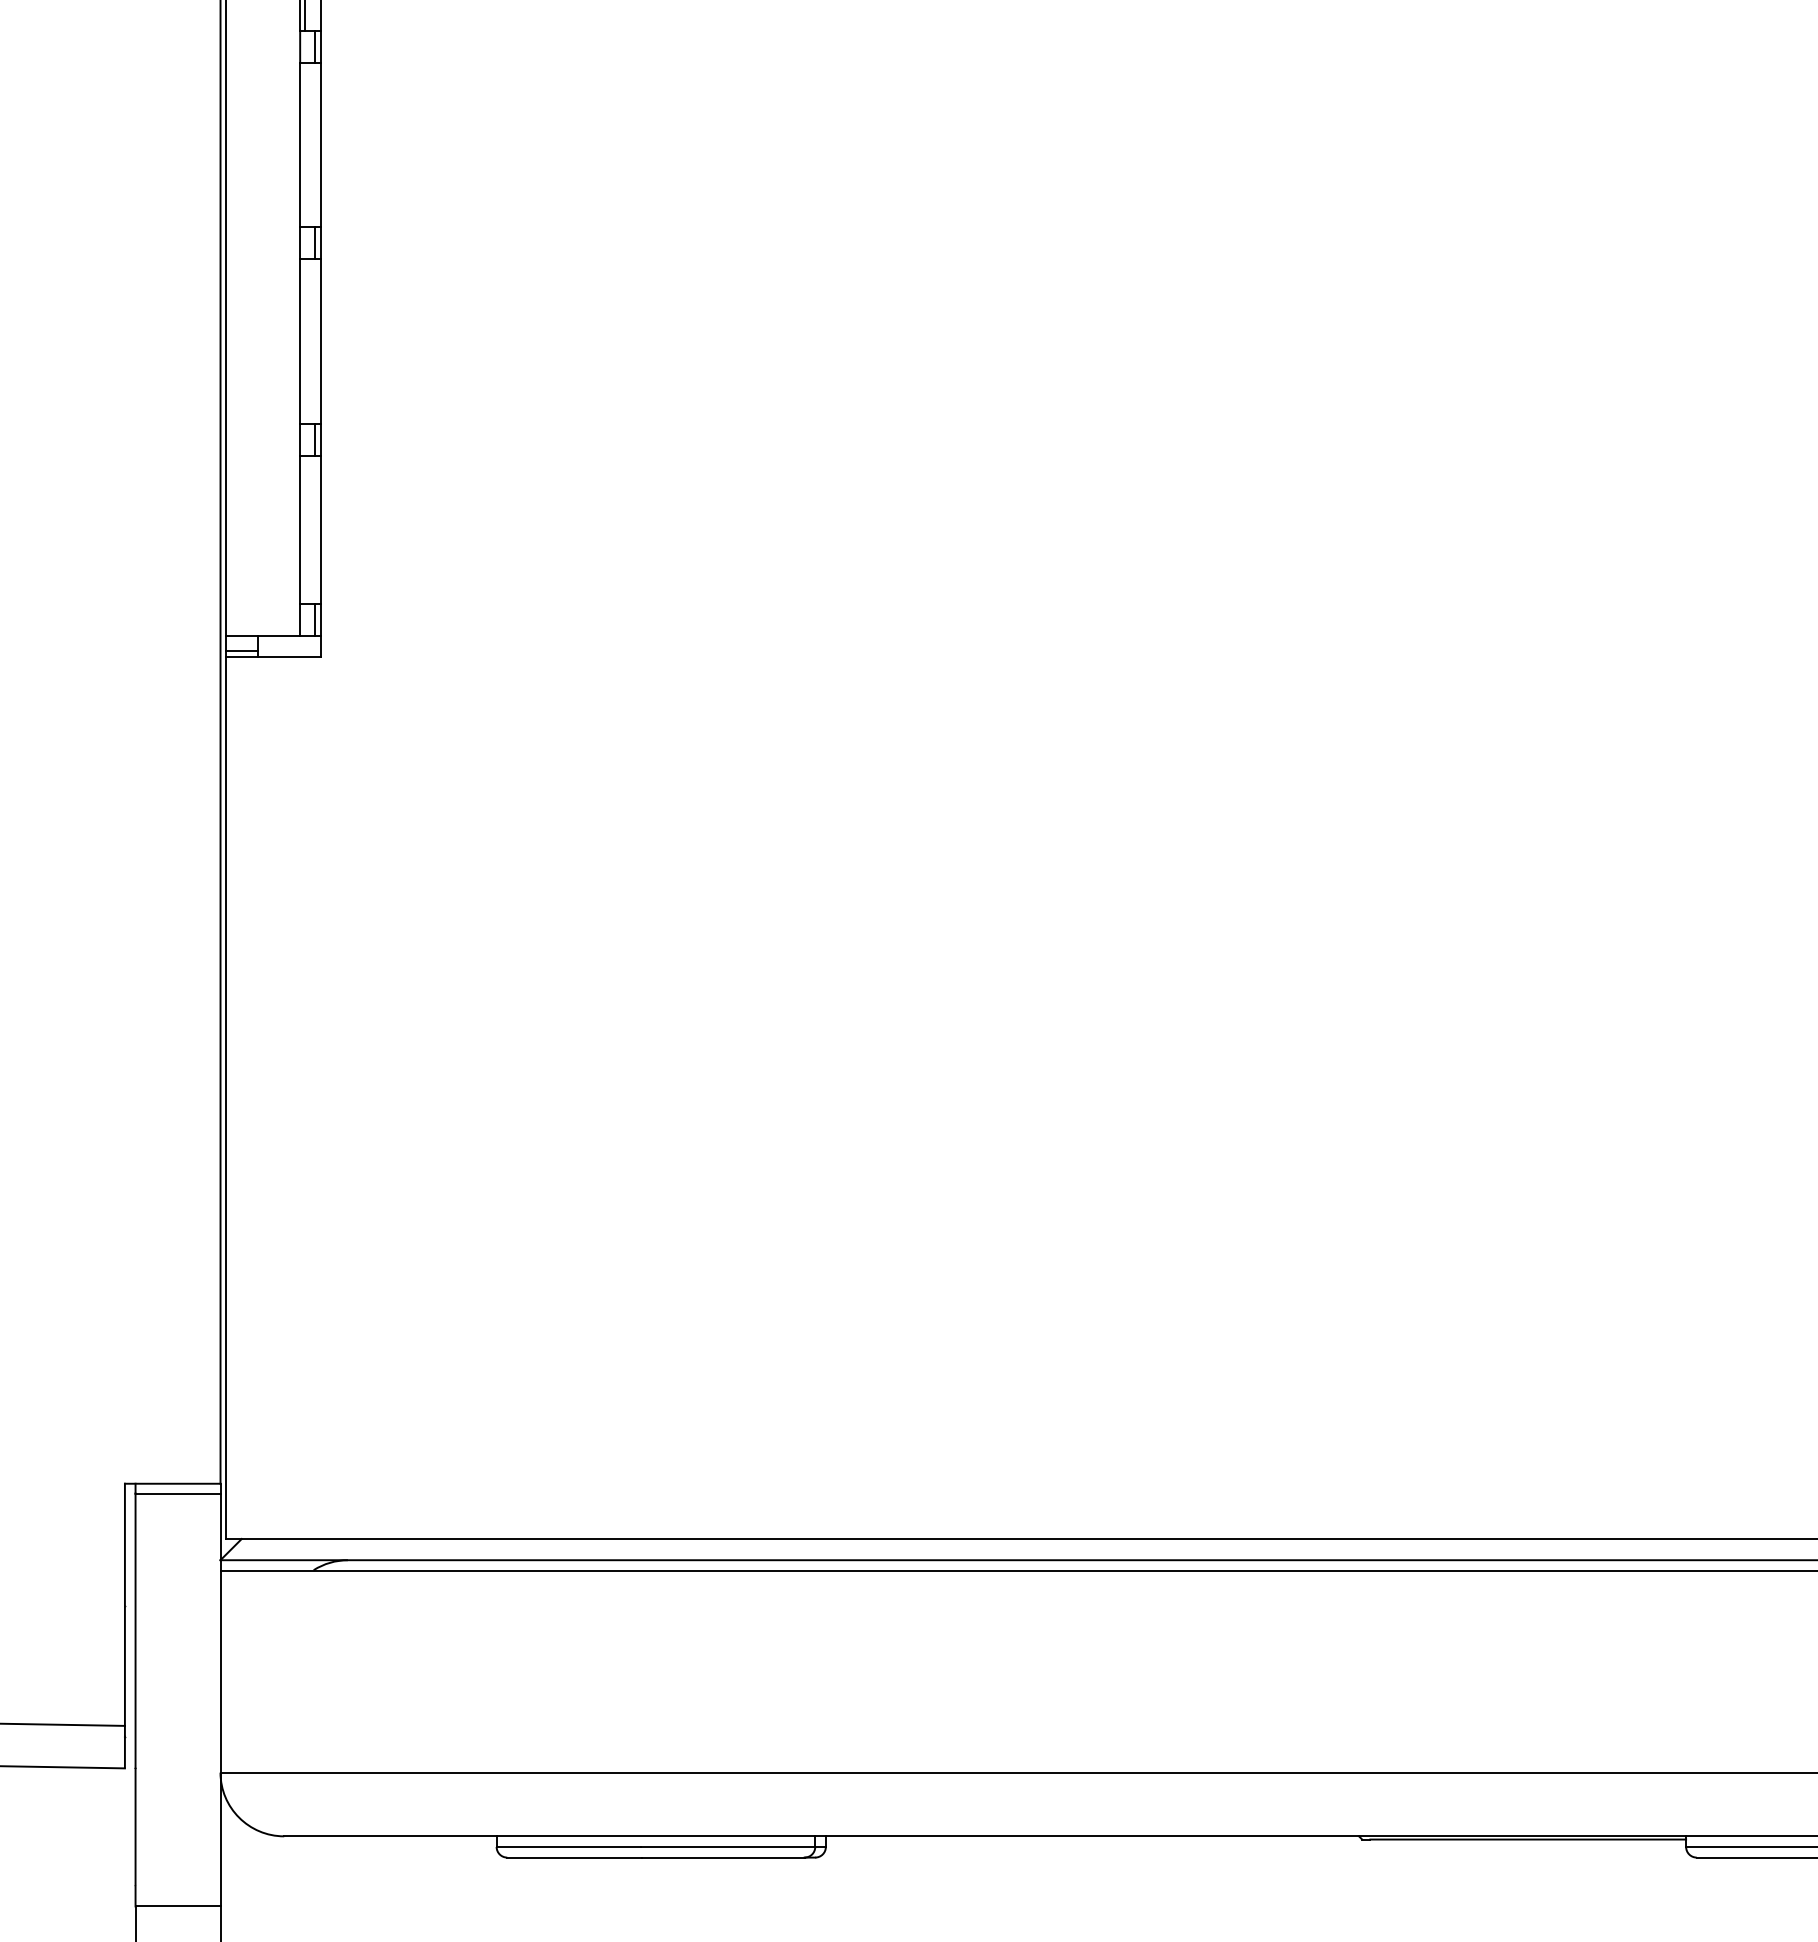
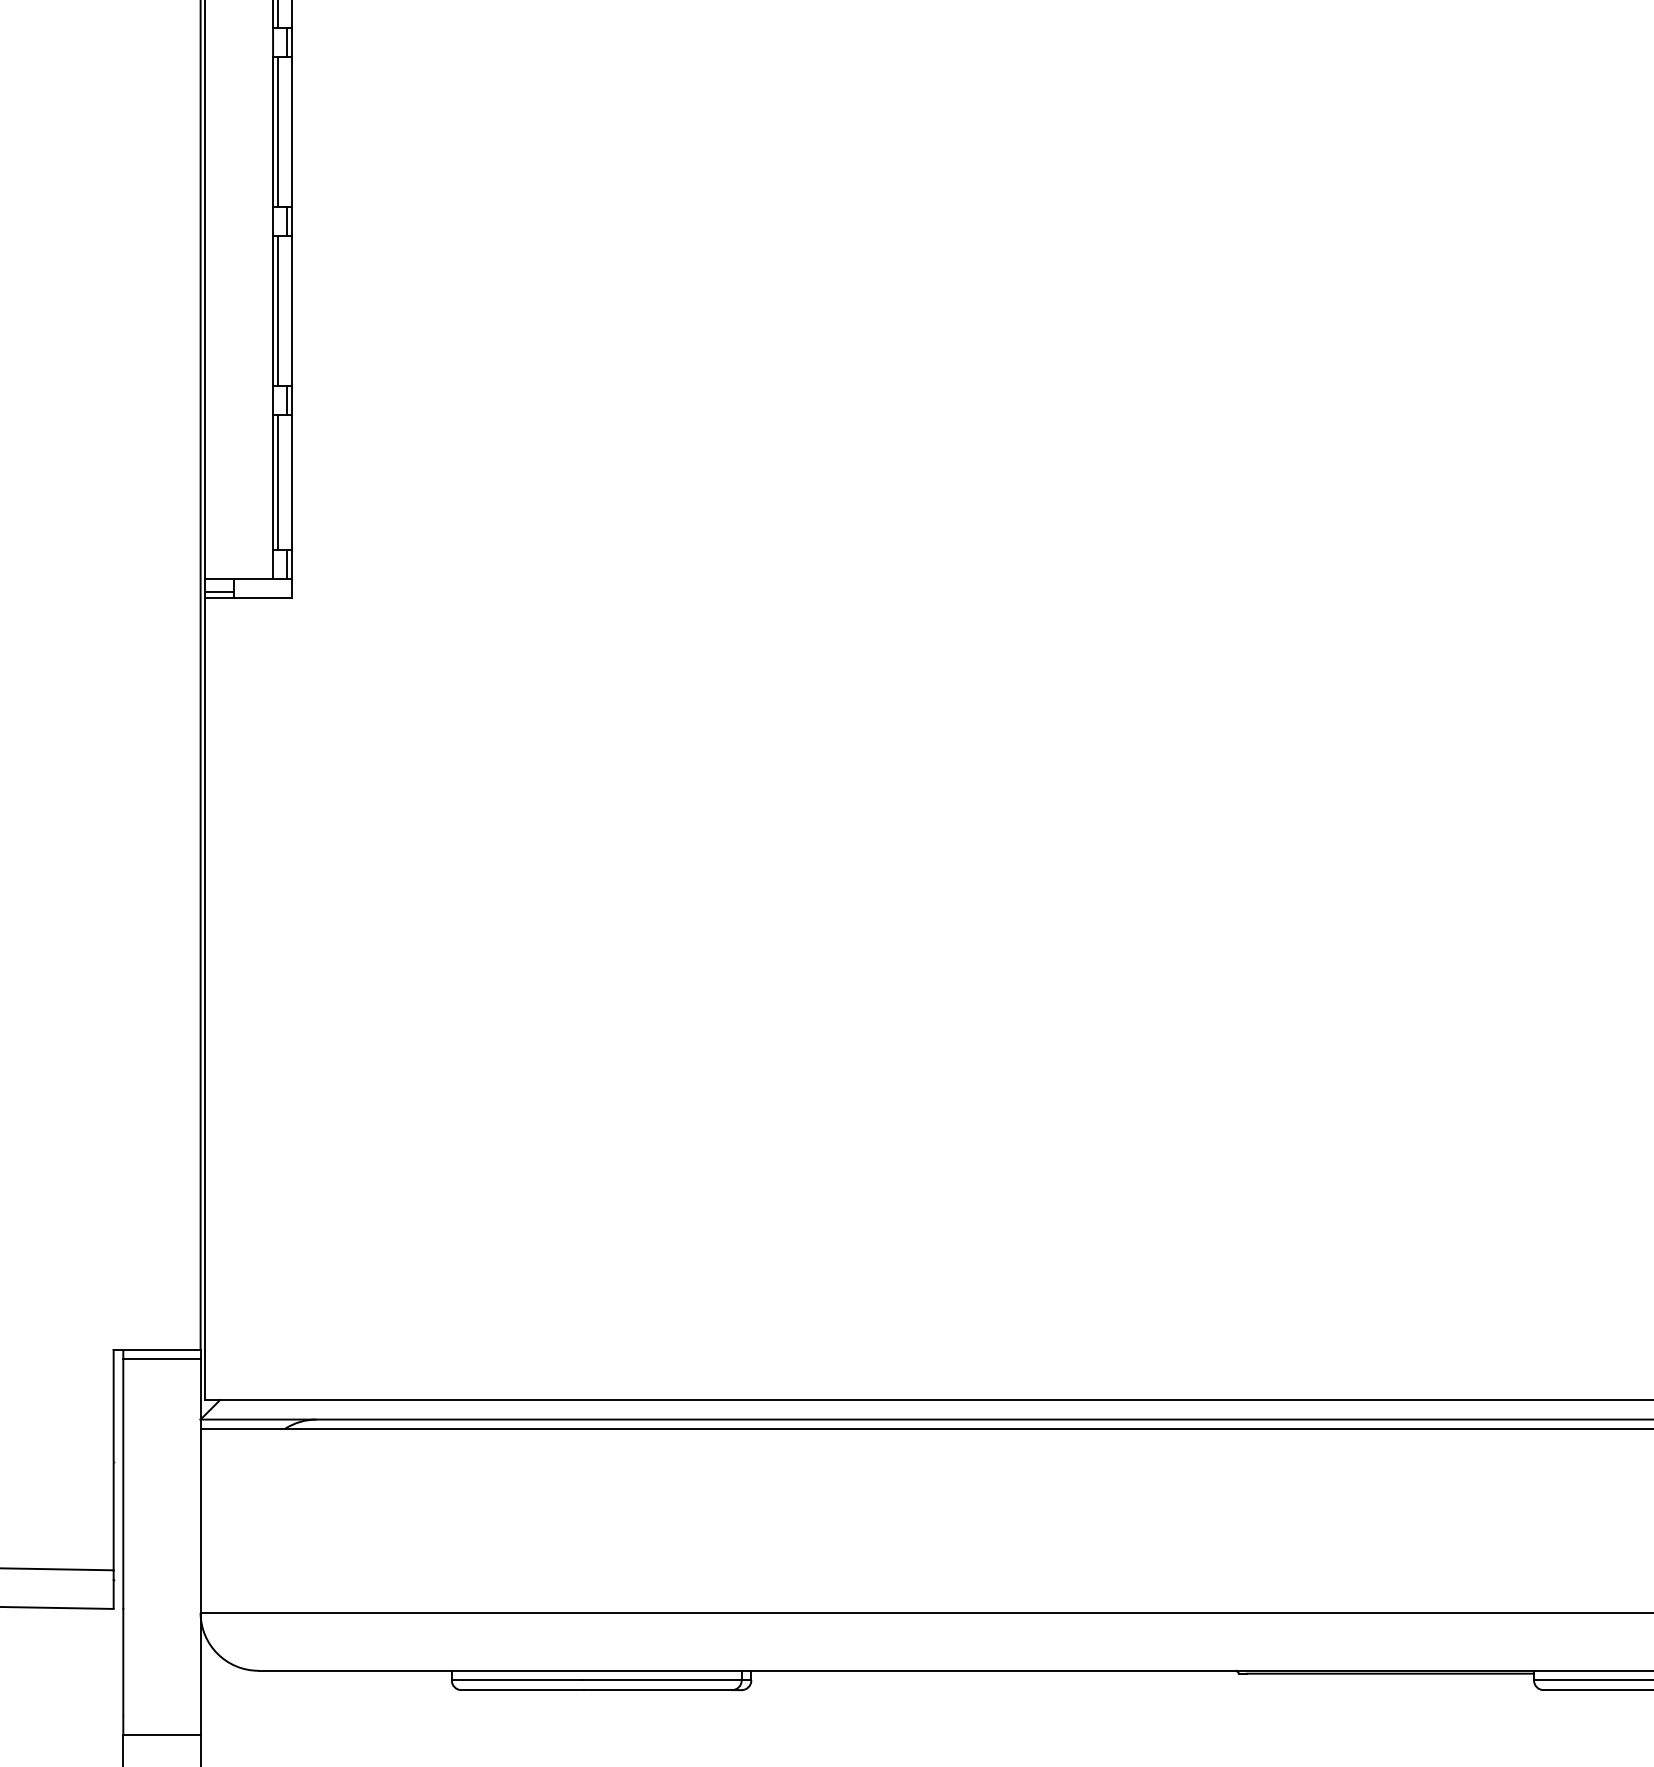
line: (305, 144) -> (277, 131), added
line: (305, 341) -> (277, 310), added
line: (305, 529) -> (277, 481), added

